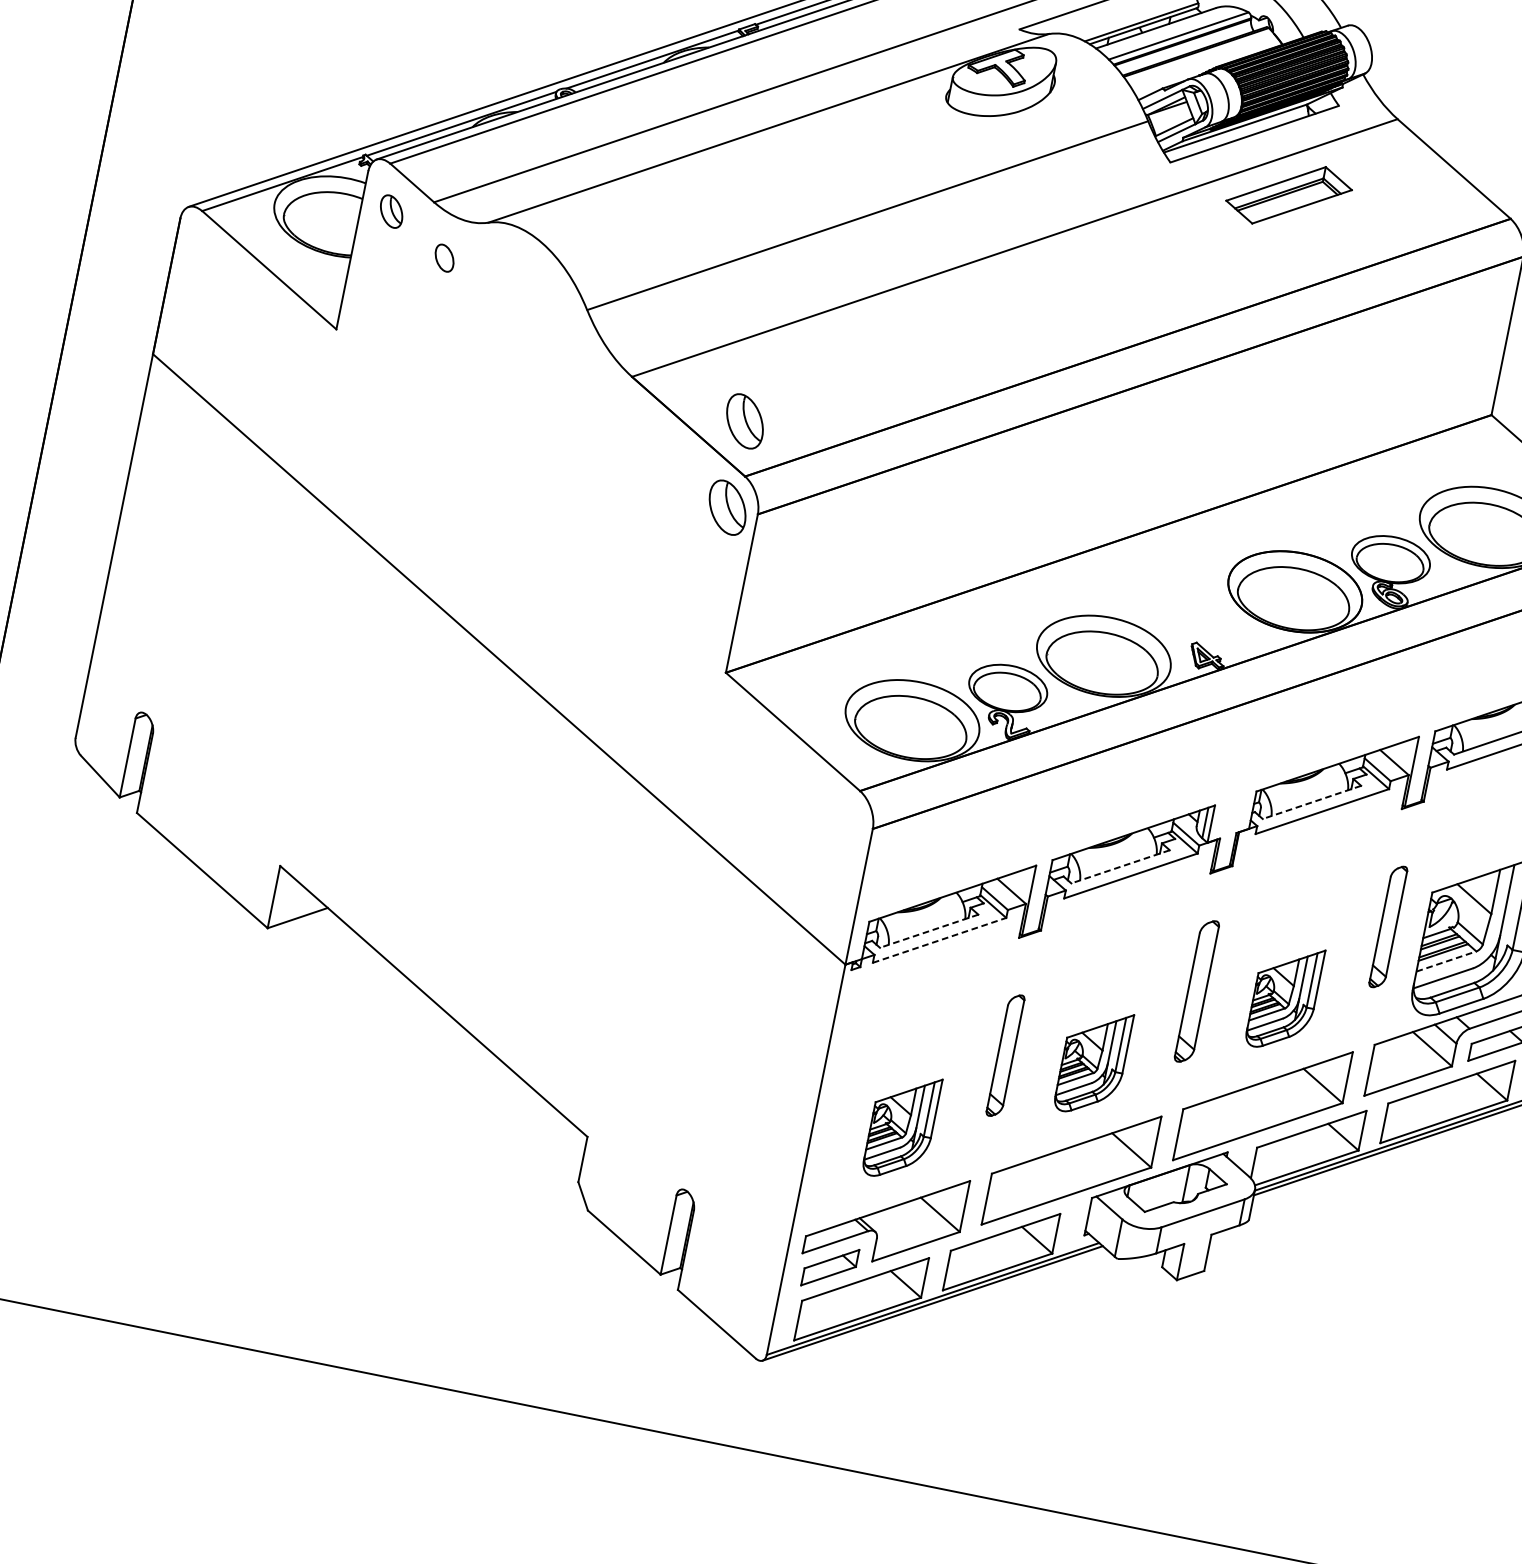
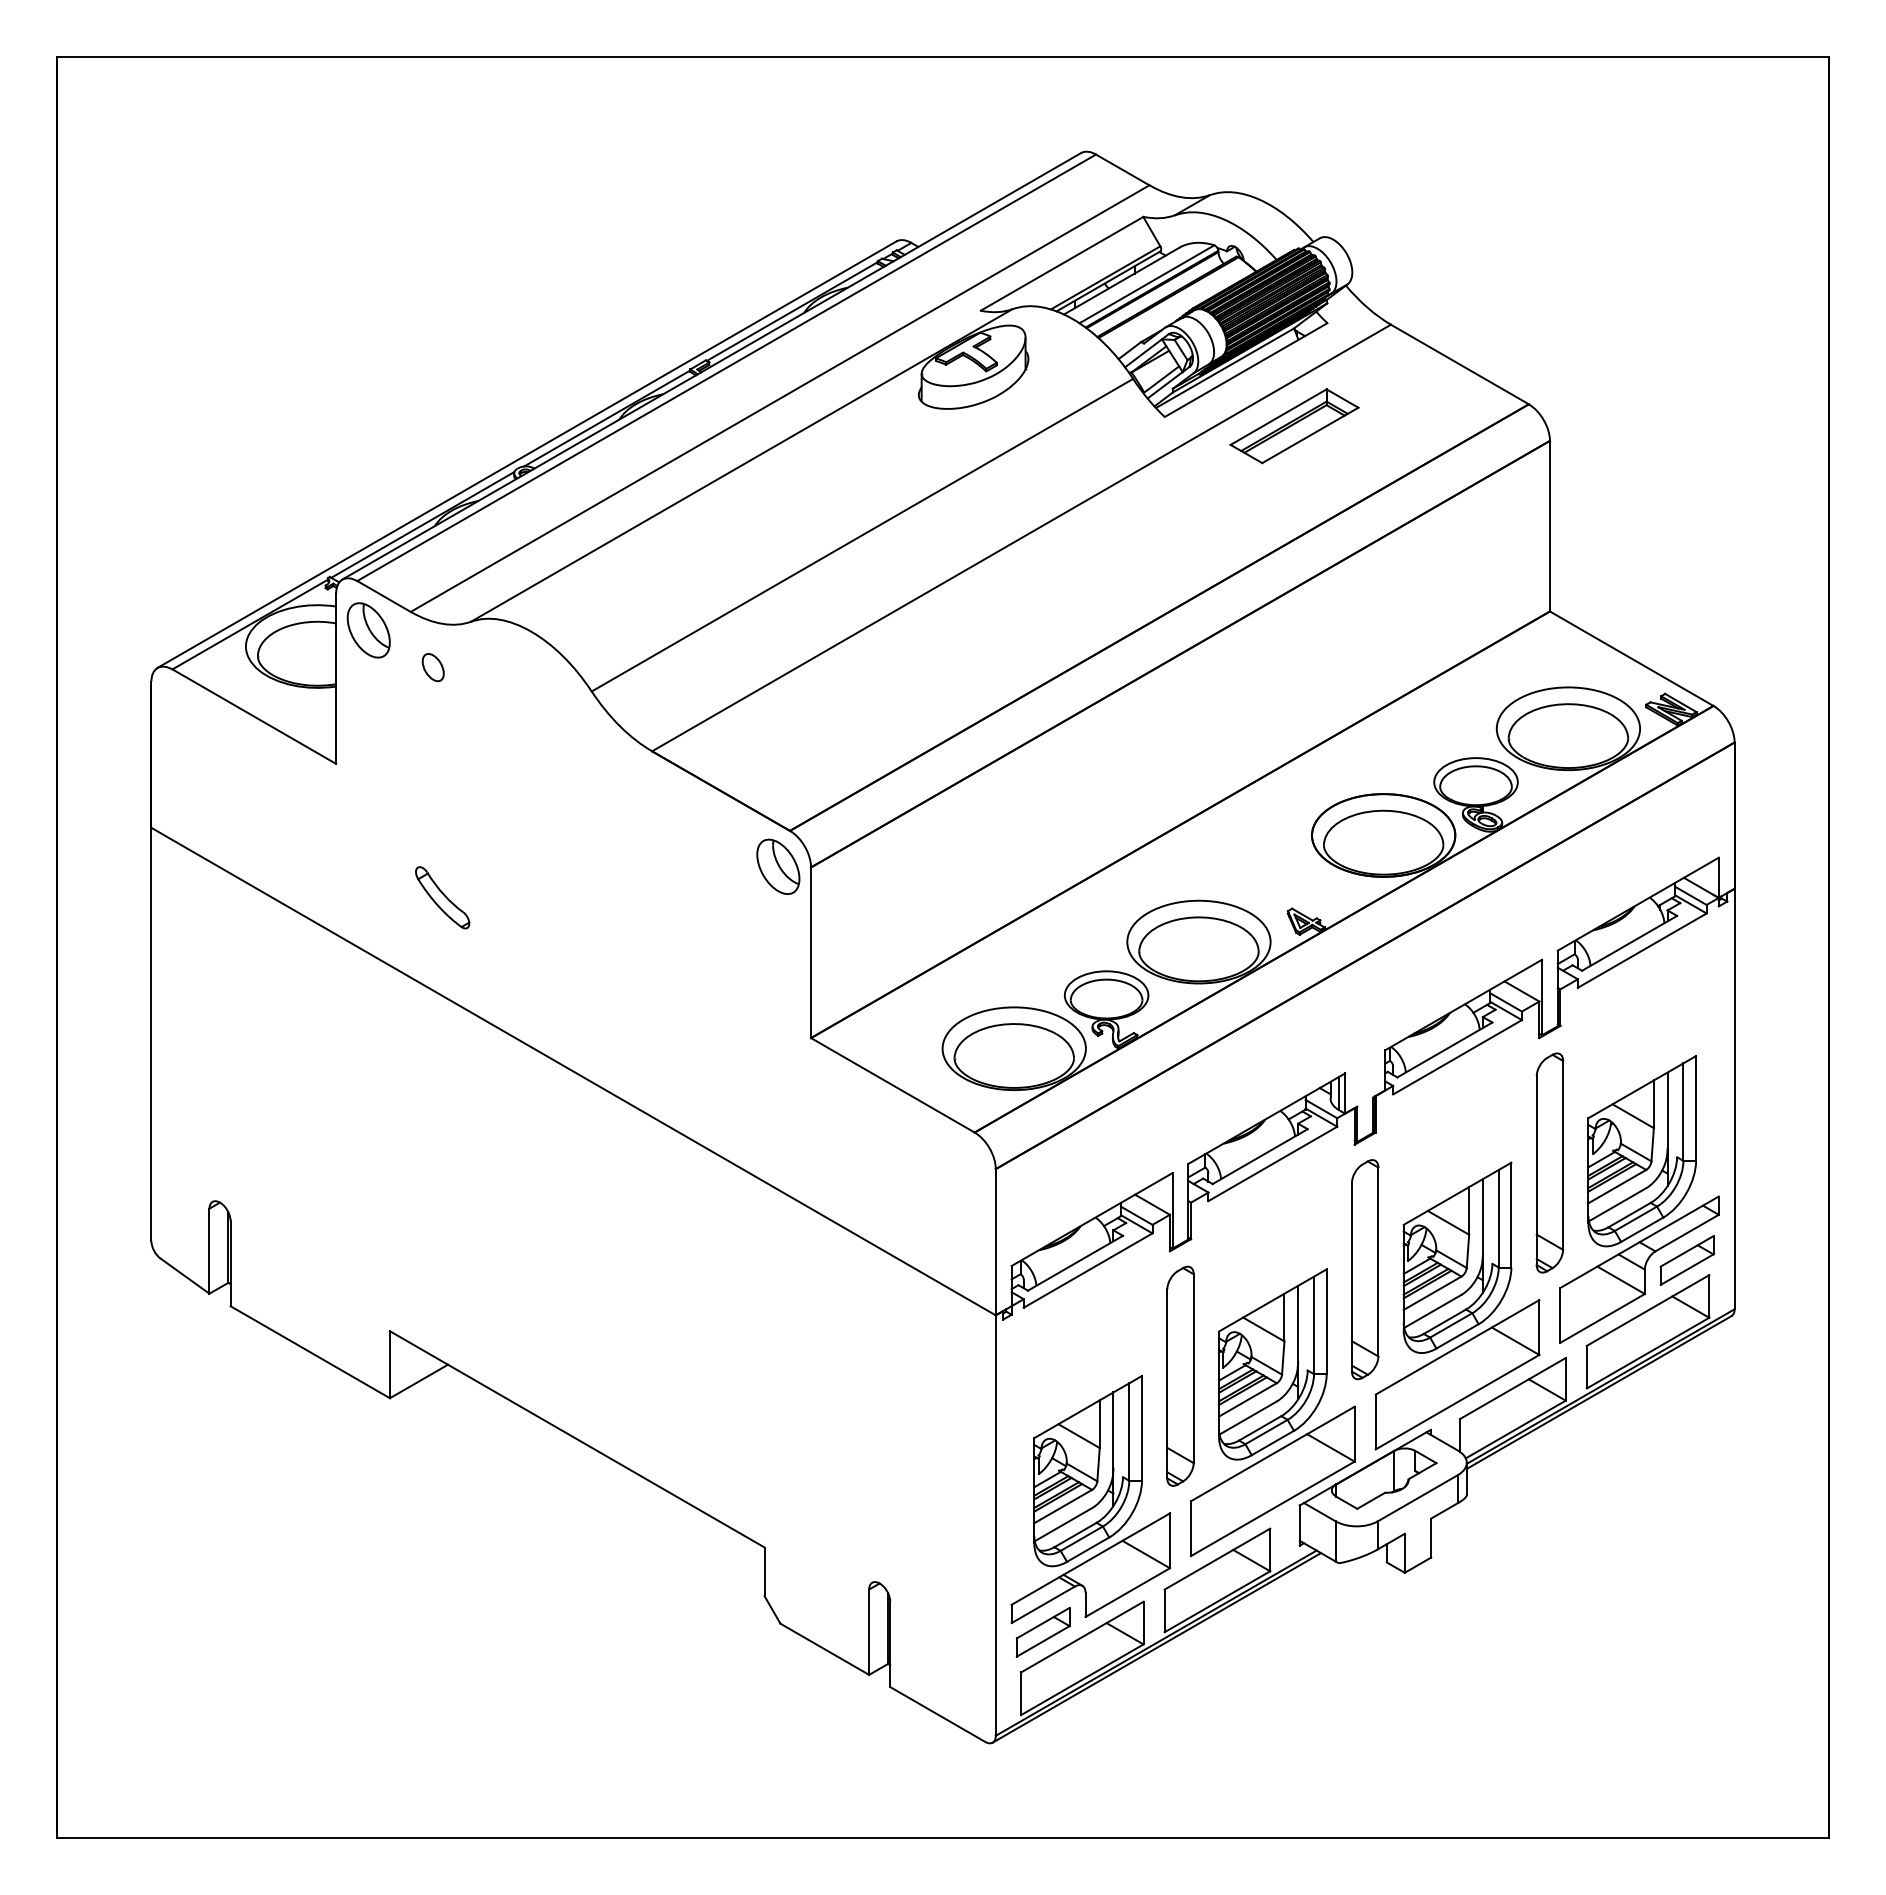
part: (391, 211) -> (368, 630), size x1.67
part: (745, 421) -> (778, 773), removed
part: (410, 473) -> (442, 897), added
line: (1311, 801) -> (1444, 1049), dashed -> solid
line: (1120, 866) -> (1260, 1156), dashed -> solid
part: (1387, 926) -> (1549, 1162), size x1.67
line: (929, 931) -> (1075, 1263), dashed -> solid
line: (939, 940) -> (1088, 1270), dashed -> solid
line: (1446, 961) -> (1617, 1186), dashed -> solid
part: (1197, 991) -> (1365, 1269), size x1.43
part: (1284, 997) -> (1457, 1257), size x1.67
part: (1005, 1055) -> (1180, 1375), size x1.67
part: (1093, 1062) -> (1272, 1364), size x1.67
part: (901, 1126) -> (1087, 1471), size x1.67

